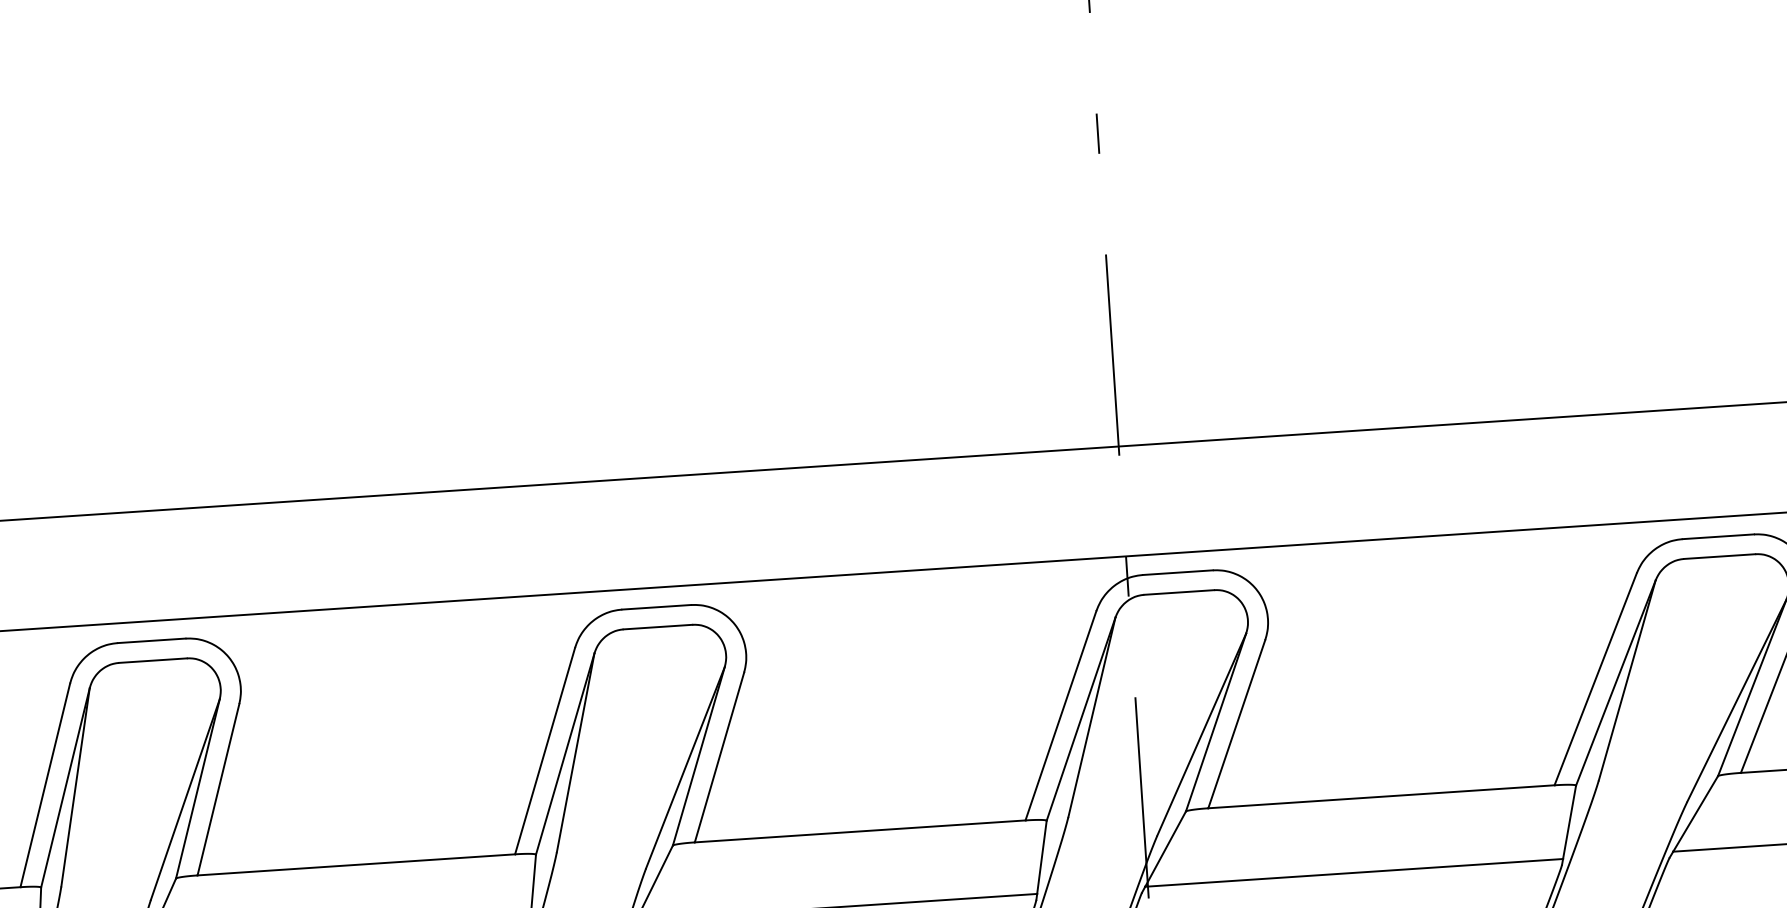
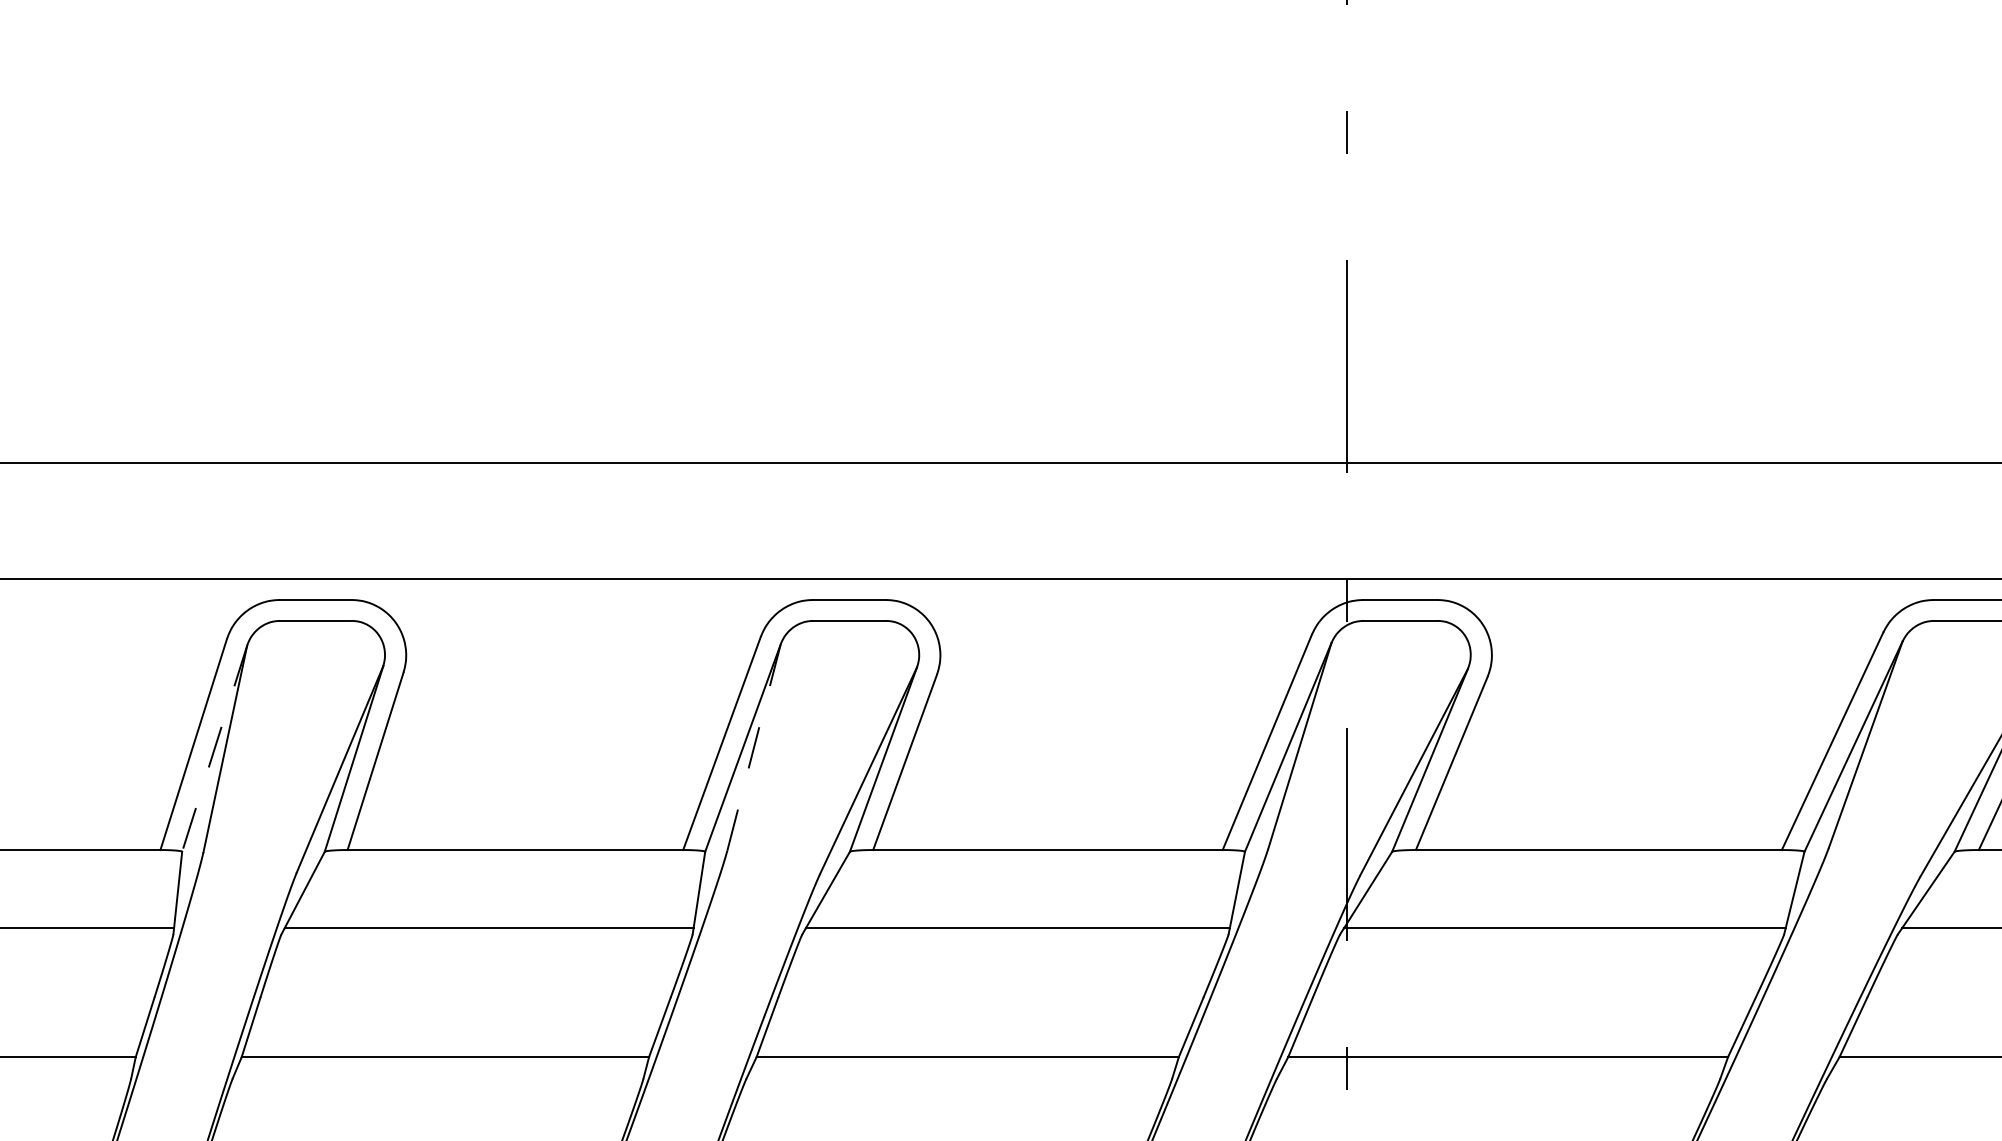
line: (576, 752) -> (754, 747), solid -> dashed
line: (65, 788) -> (214, 749), solid -> dashed

